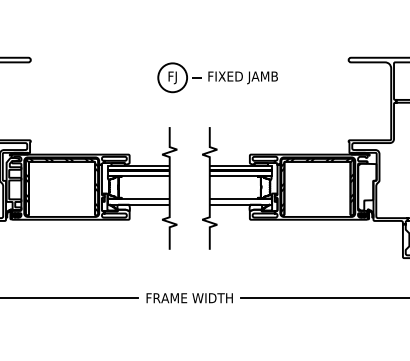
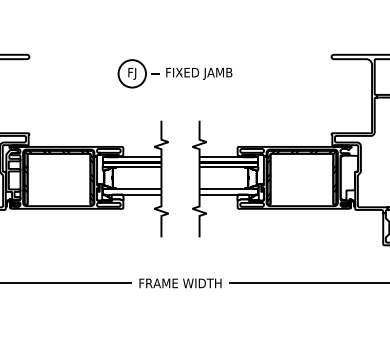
part: (217, 77) -> (174, 73), moved

